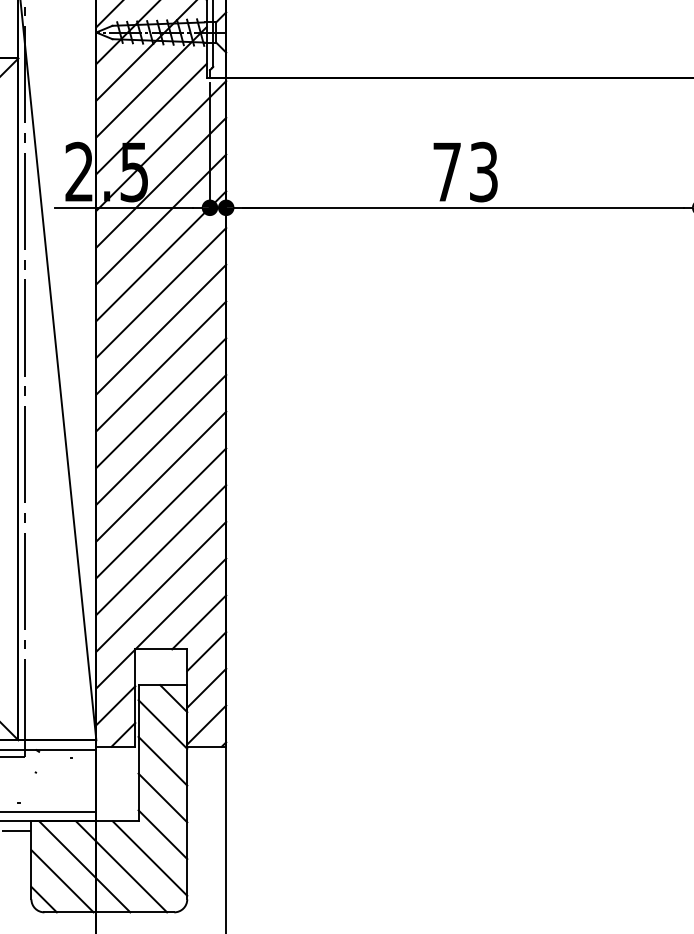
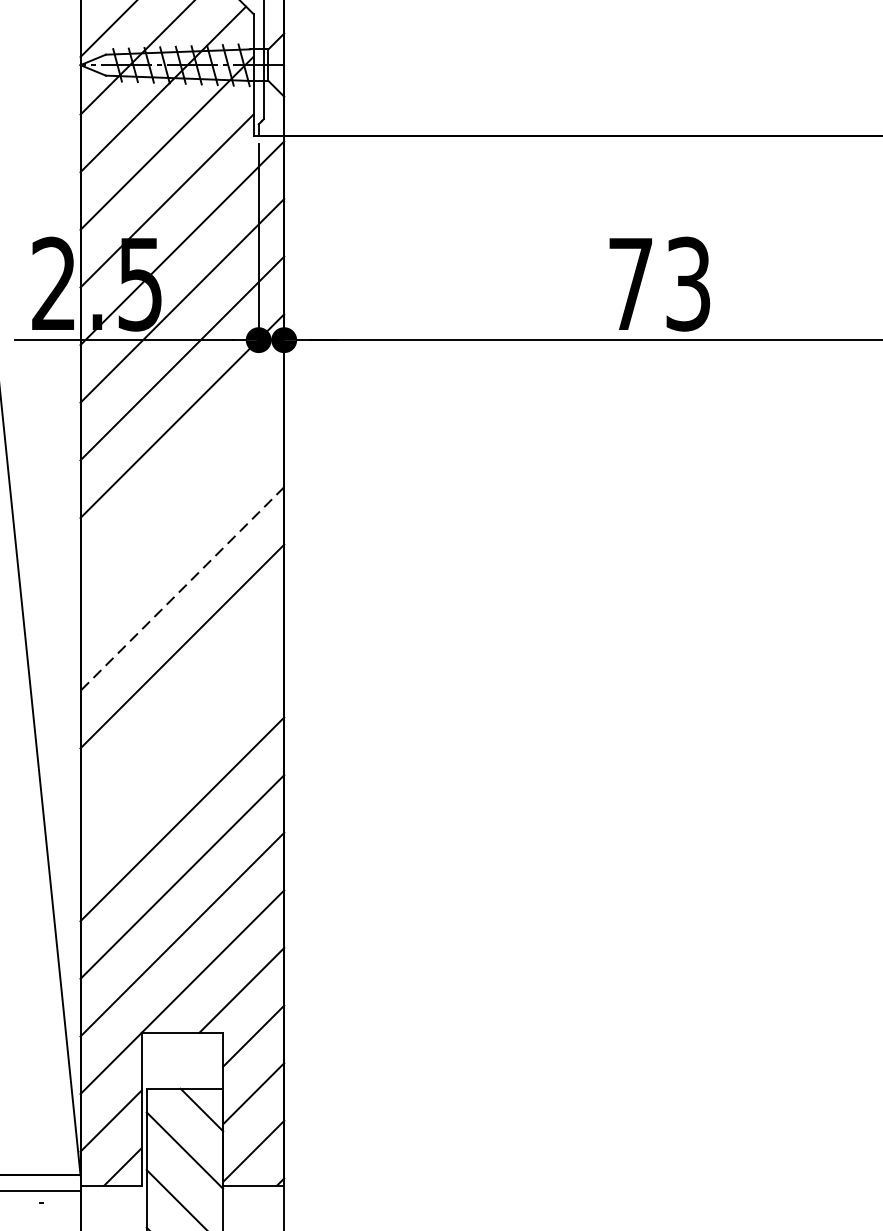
line: (161, 292) -> (182, 472), removed
line: (161, 329) -> (182, 531), removed
line: (161, 366) -> (182, 589), solid -> dashed
line: (161, 439) -> (182, 703), removed
line: (161, 476) -> (182, 761), removed

